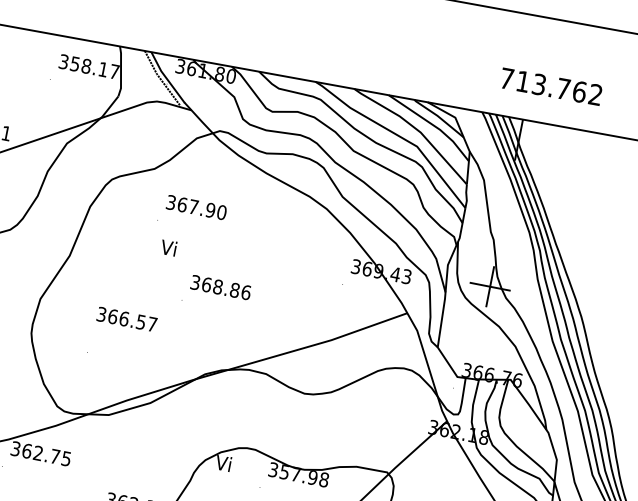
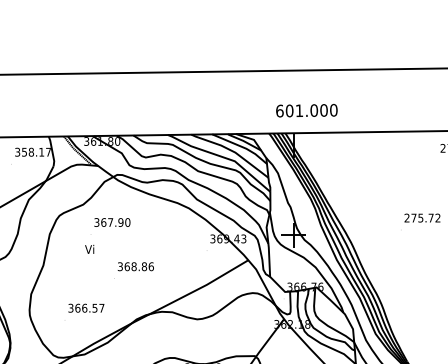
text: (550, 86) -> (306, 110), 713.762 -> 601.000
text: (168, 246) -> (89, 248), moved
text: (127, 318) -> (86, 307), moved

